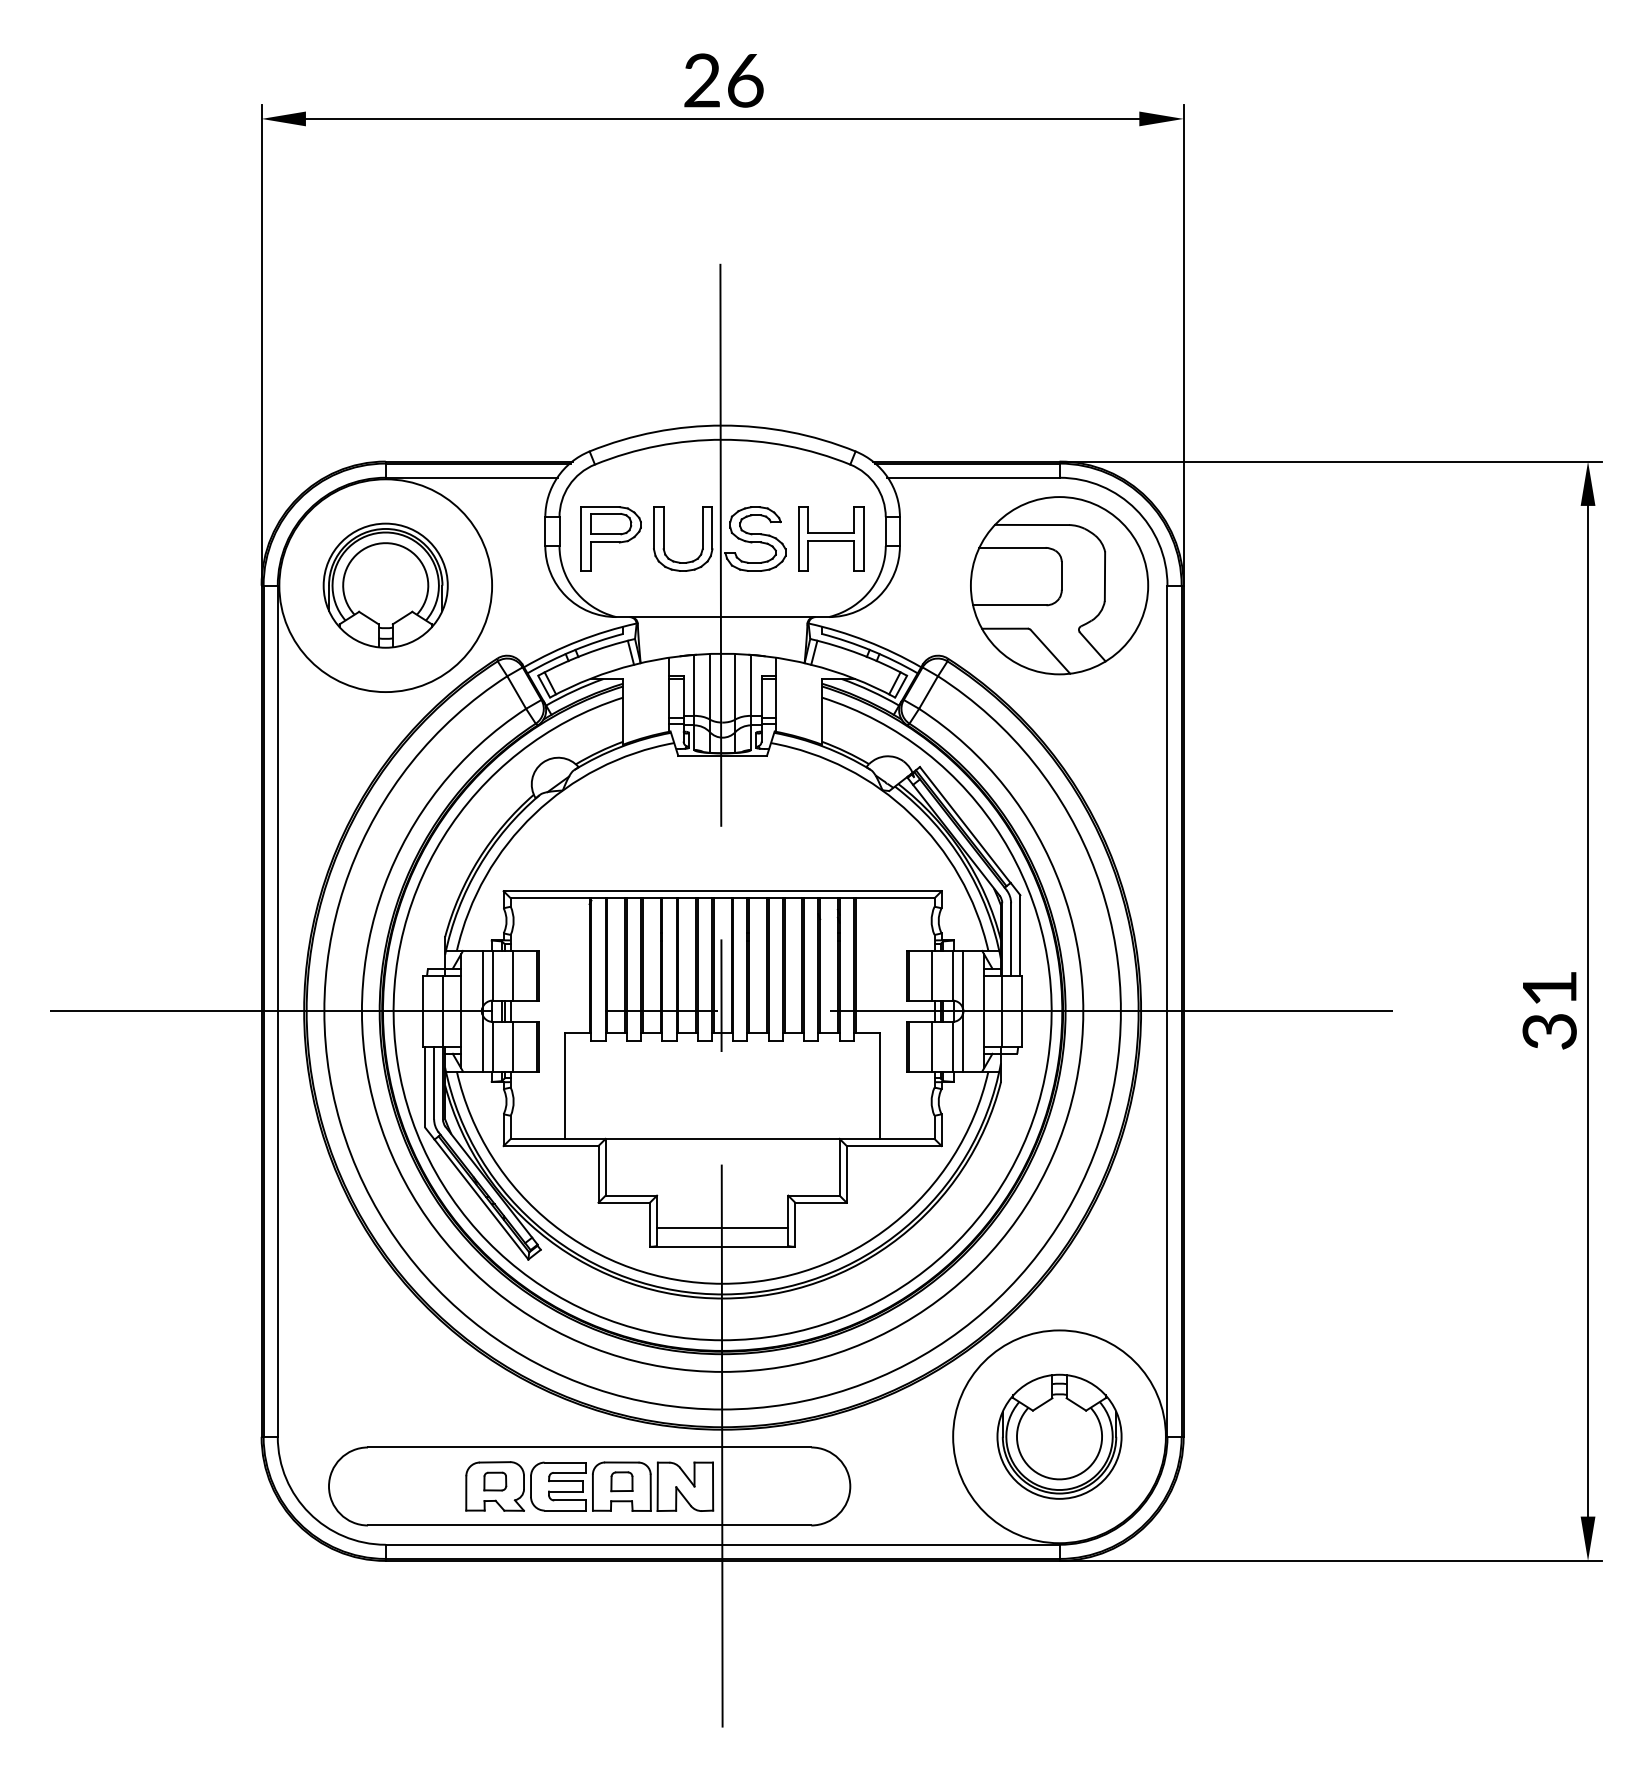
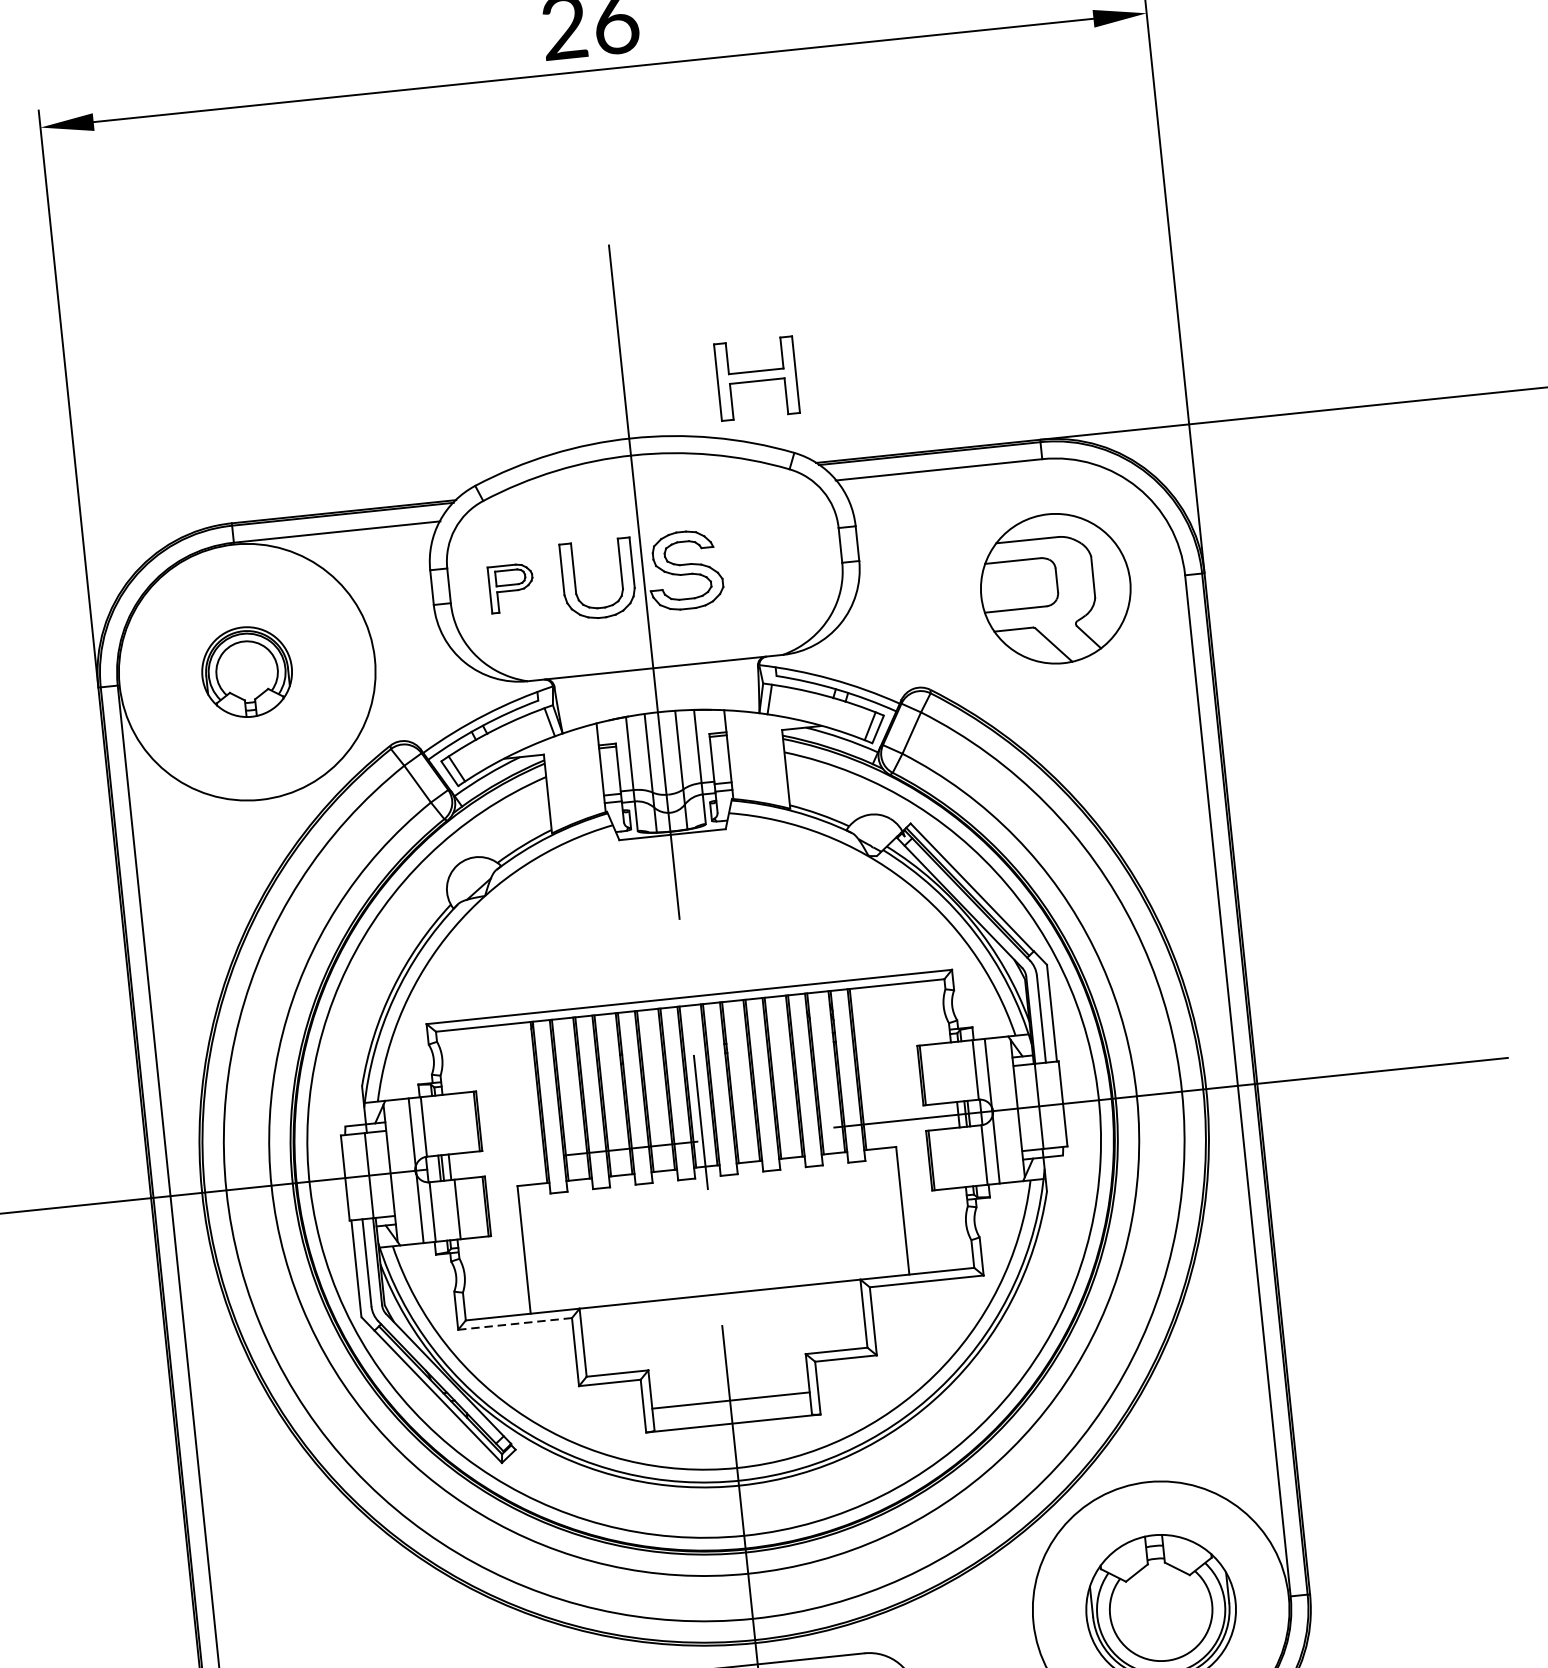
part: (610, 538) -> (511, 587), size x0.6
part: (831, 538) -> (757, 377), moved
part: (385, 585) -> (246, 671), size x0.6
part: (1059, 585) -> (1055, 588), size x0.7
line: (513, 975) -> (448, 1124), removed
line: (931, 975) -> (950, 1072), removed
line: (931, 1046) -> (959, 1157), removed
line: (550, 1146) -> (514, 1324), solid -> dashed

